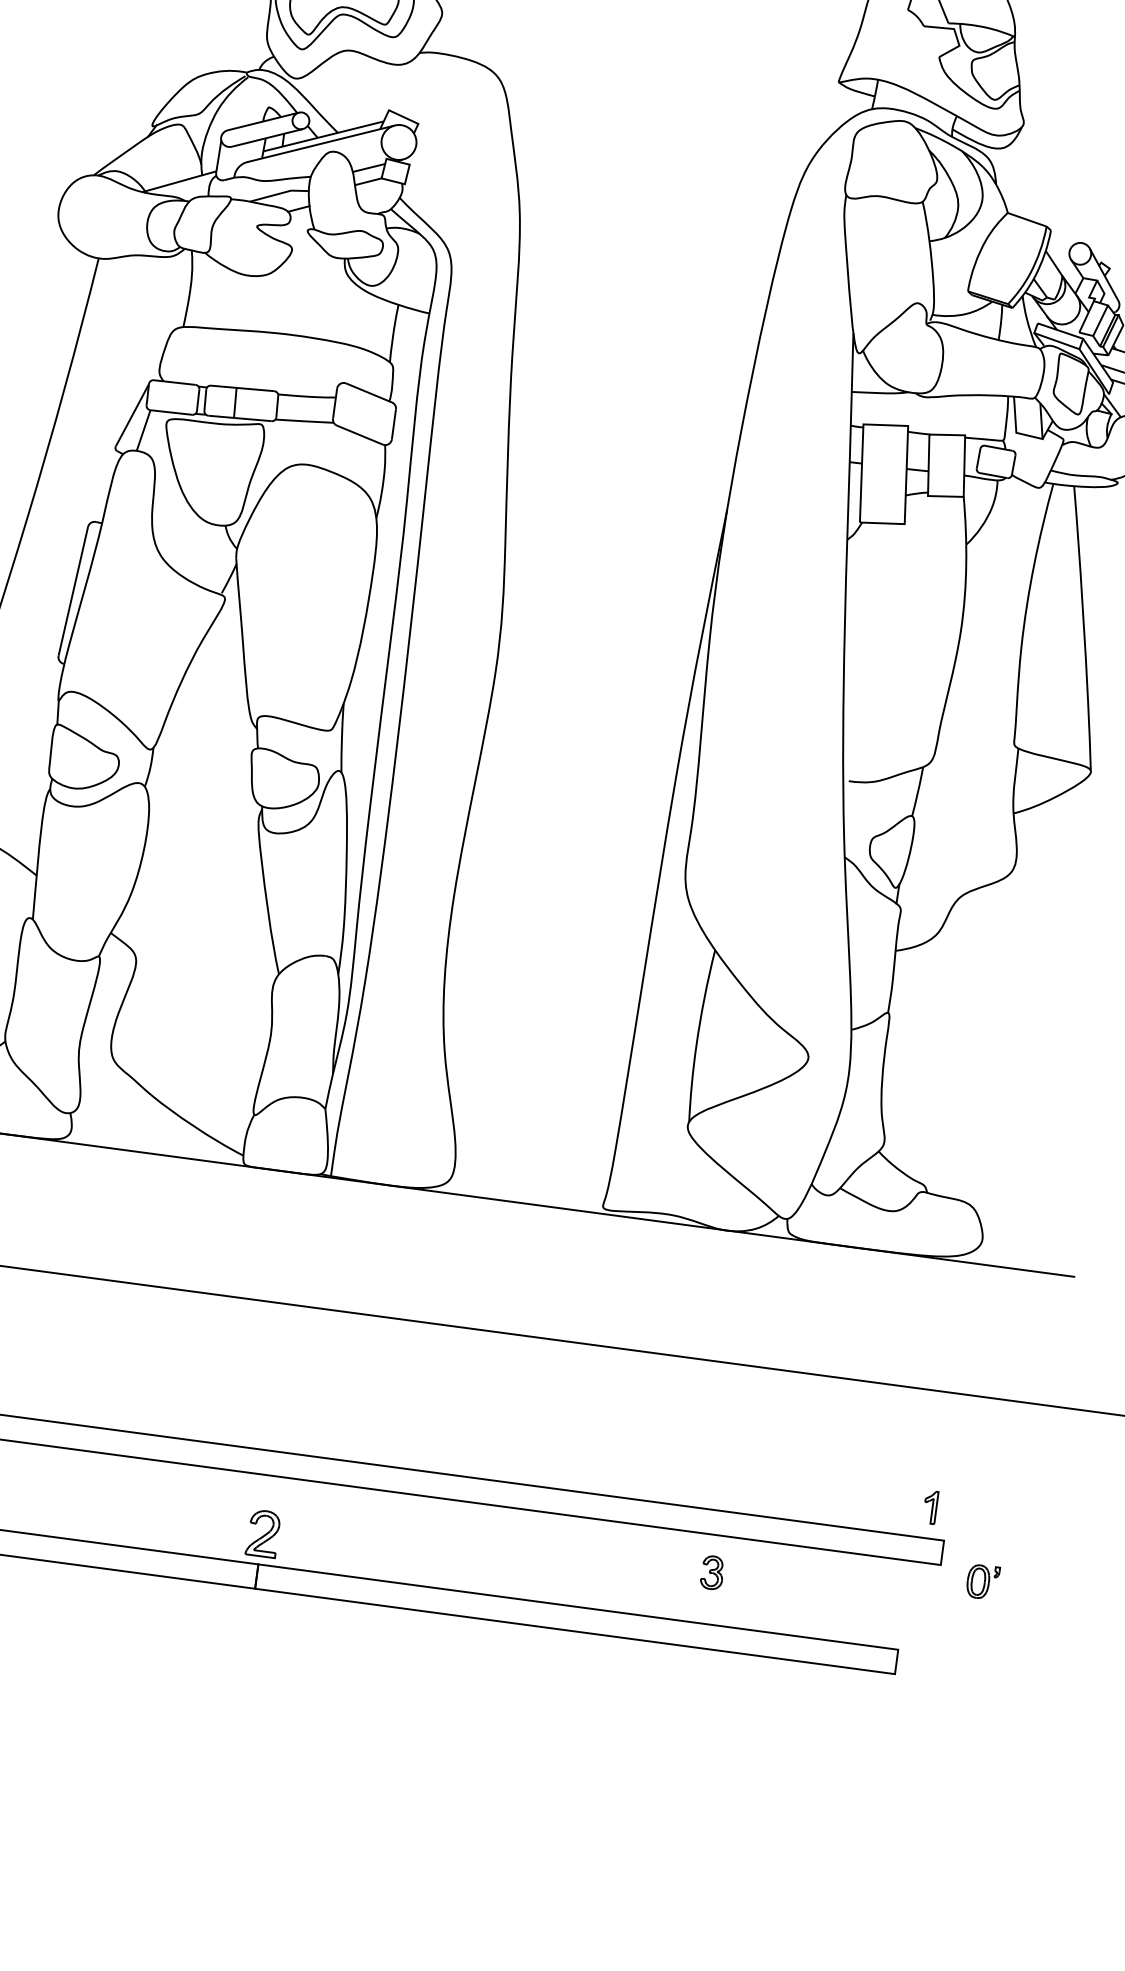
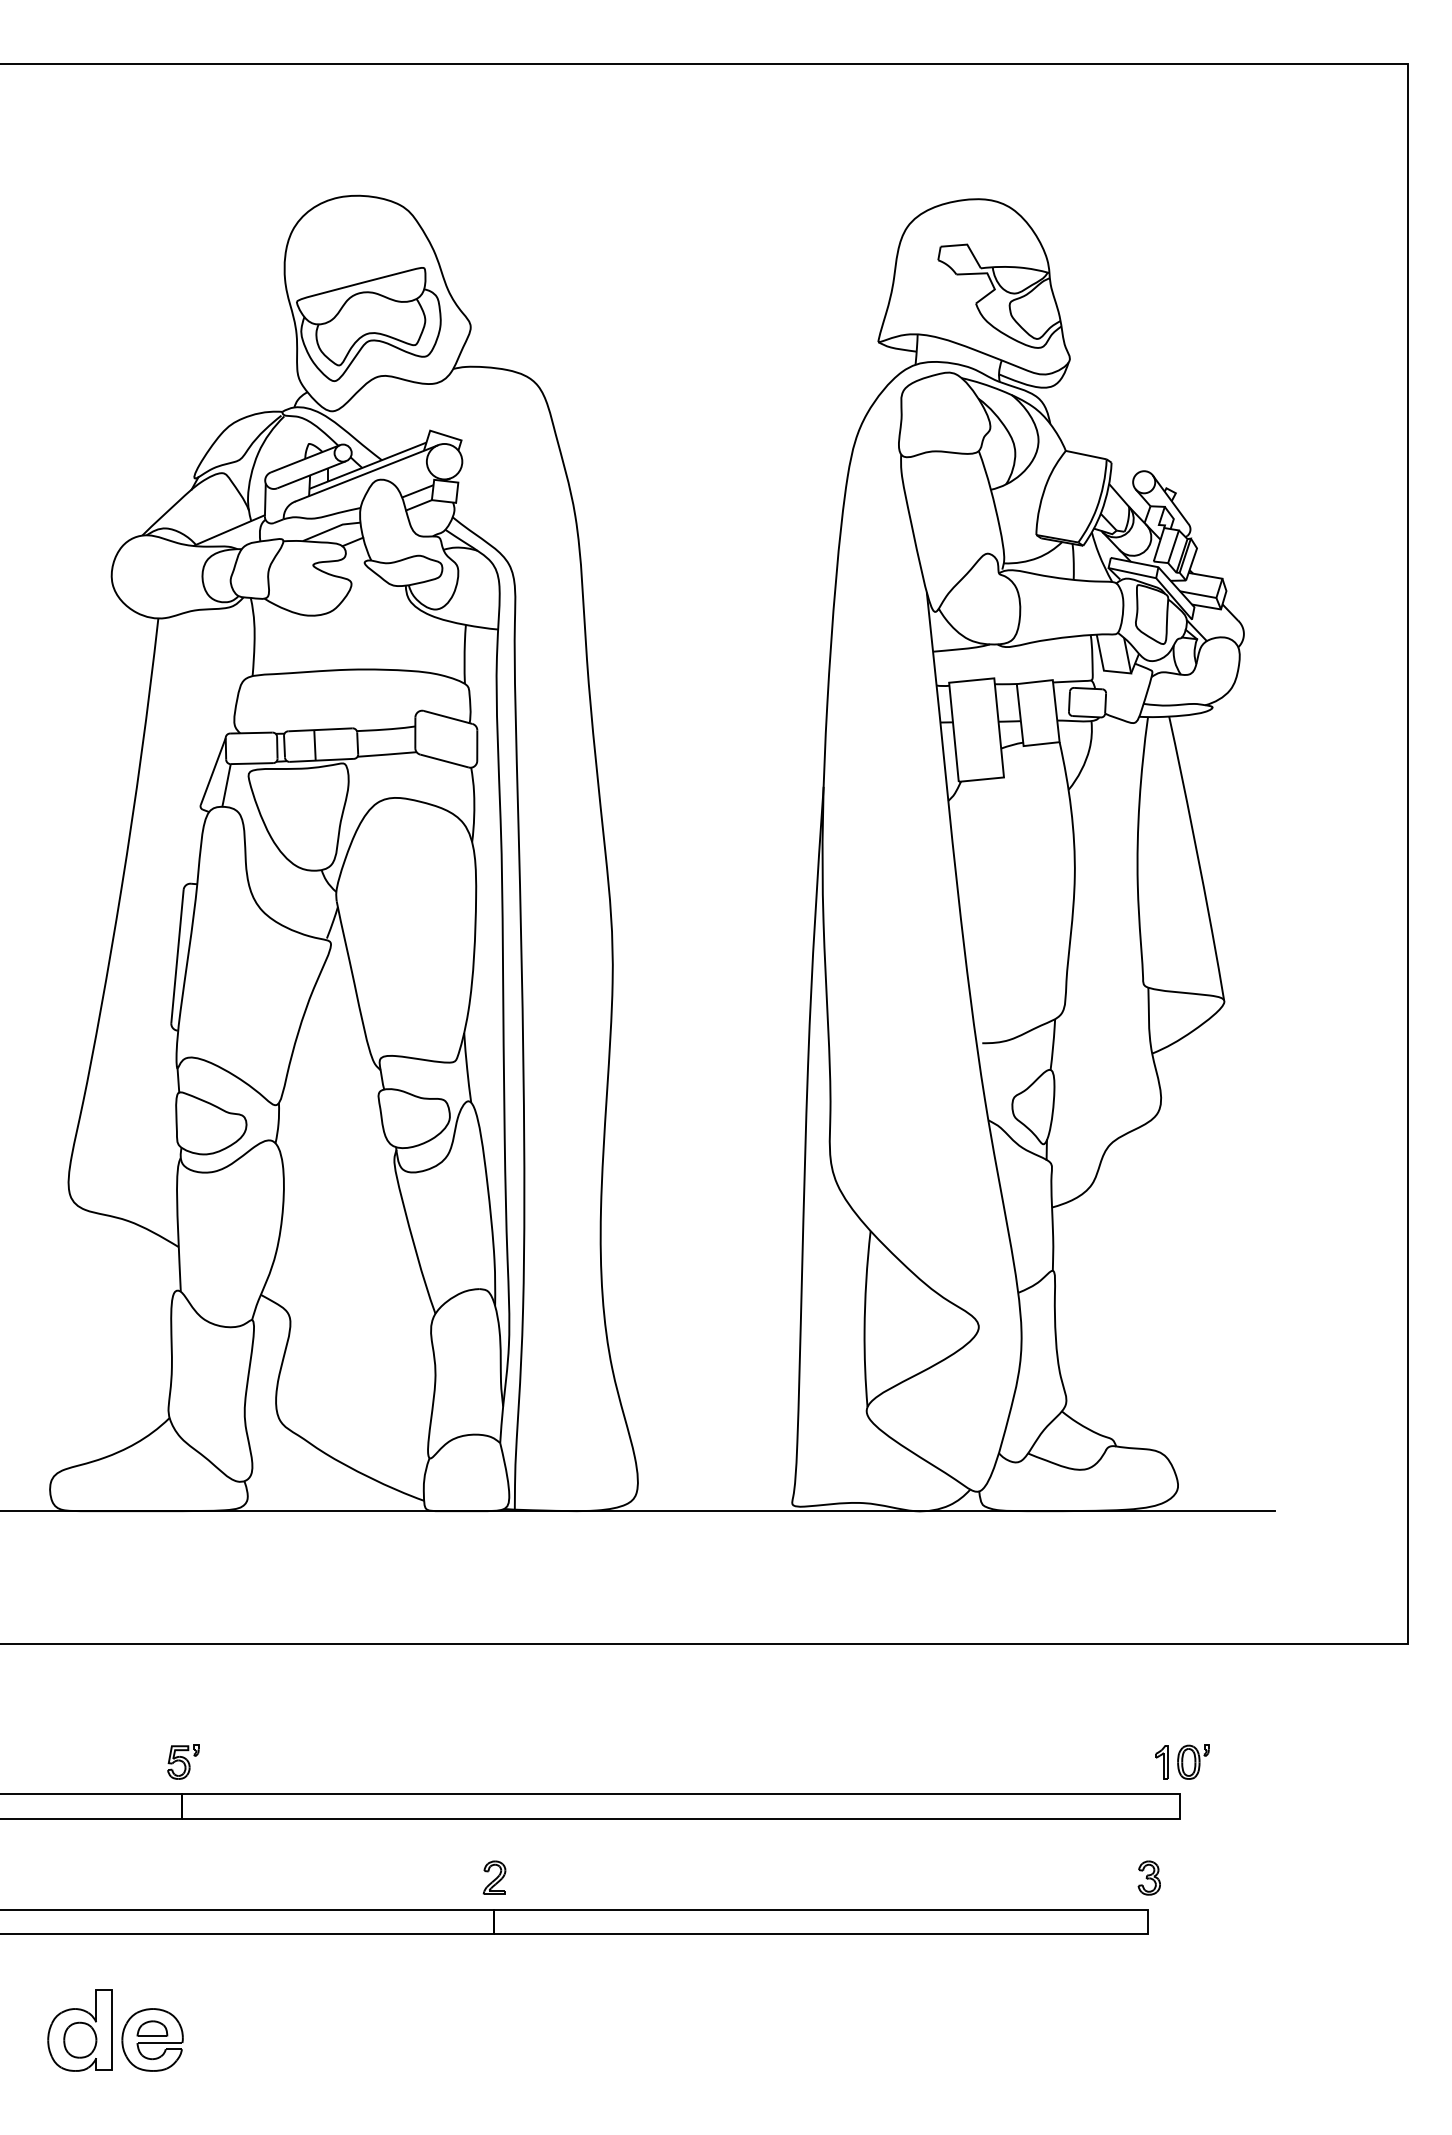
part: (263, 1533) -> (494, 1877), size x0.71
part: (711, 1572) -> (1148, 1877), moved
part: (983, 1581) -> (1193, 1761), moved

